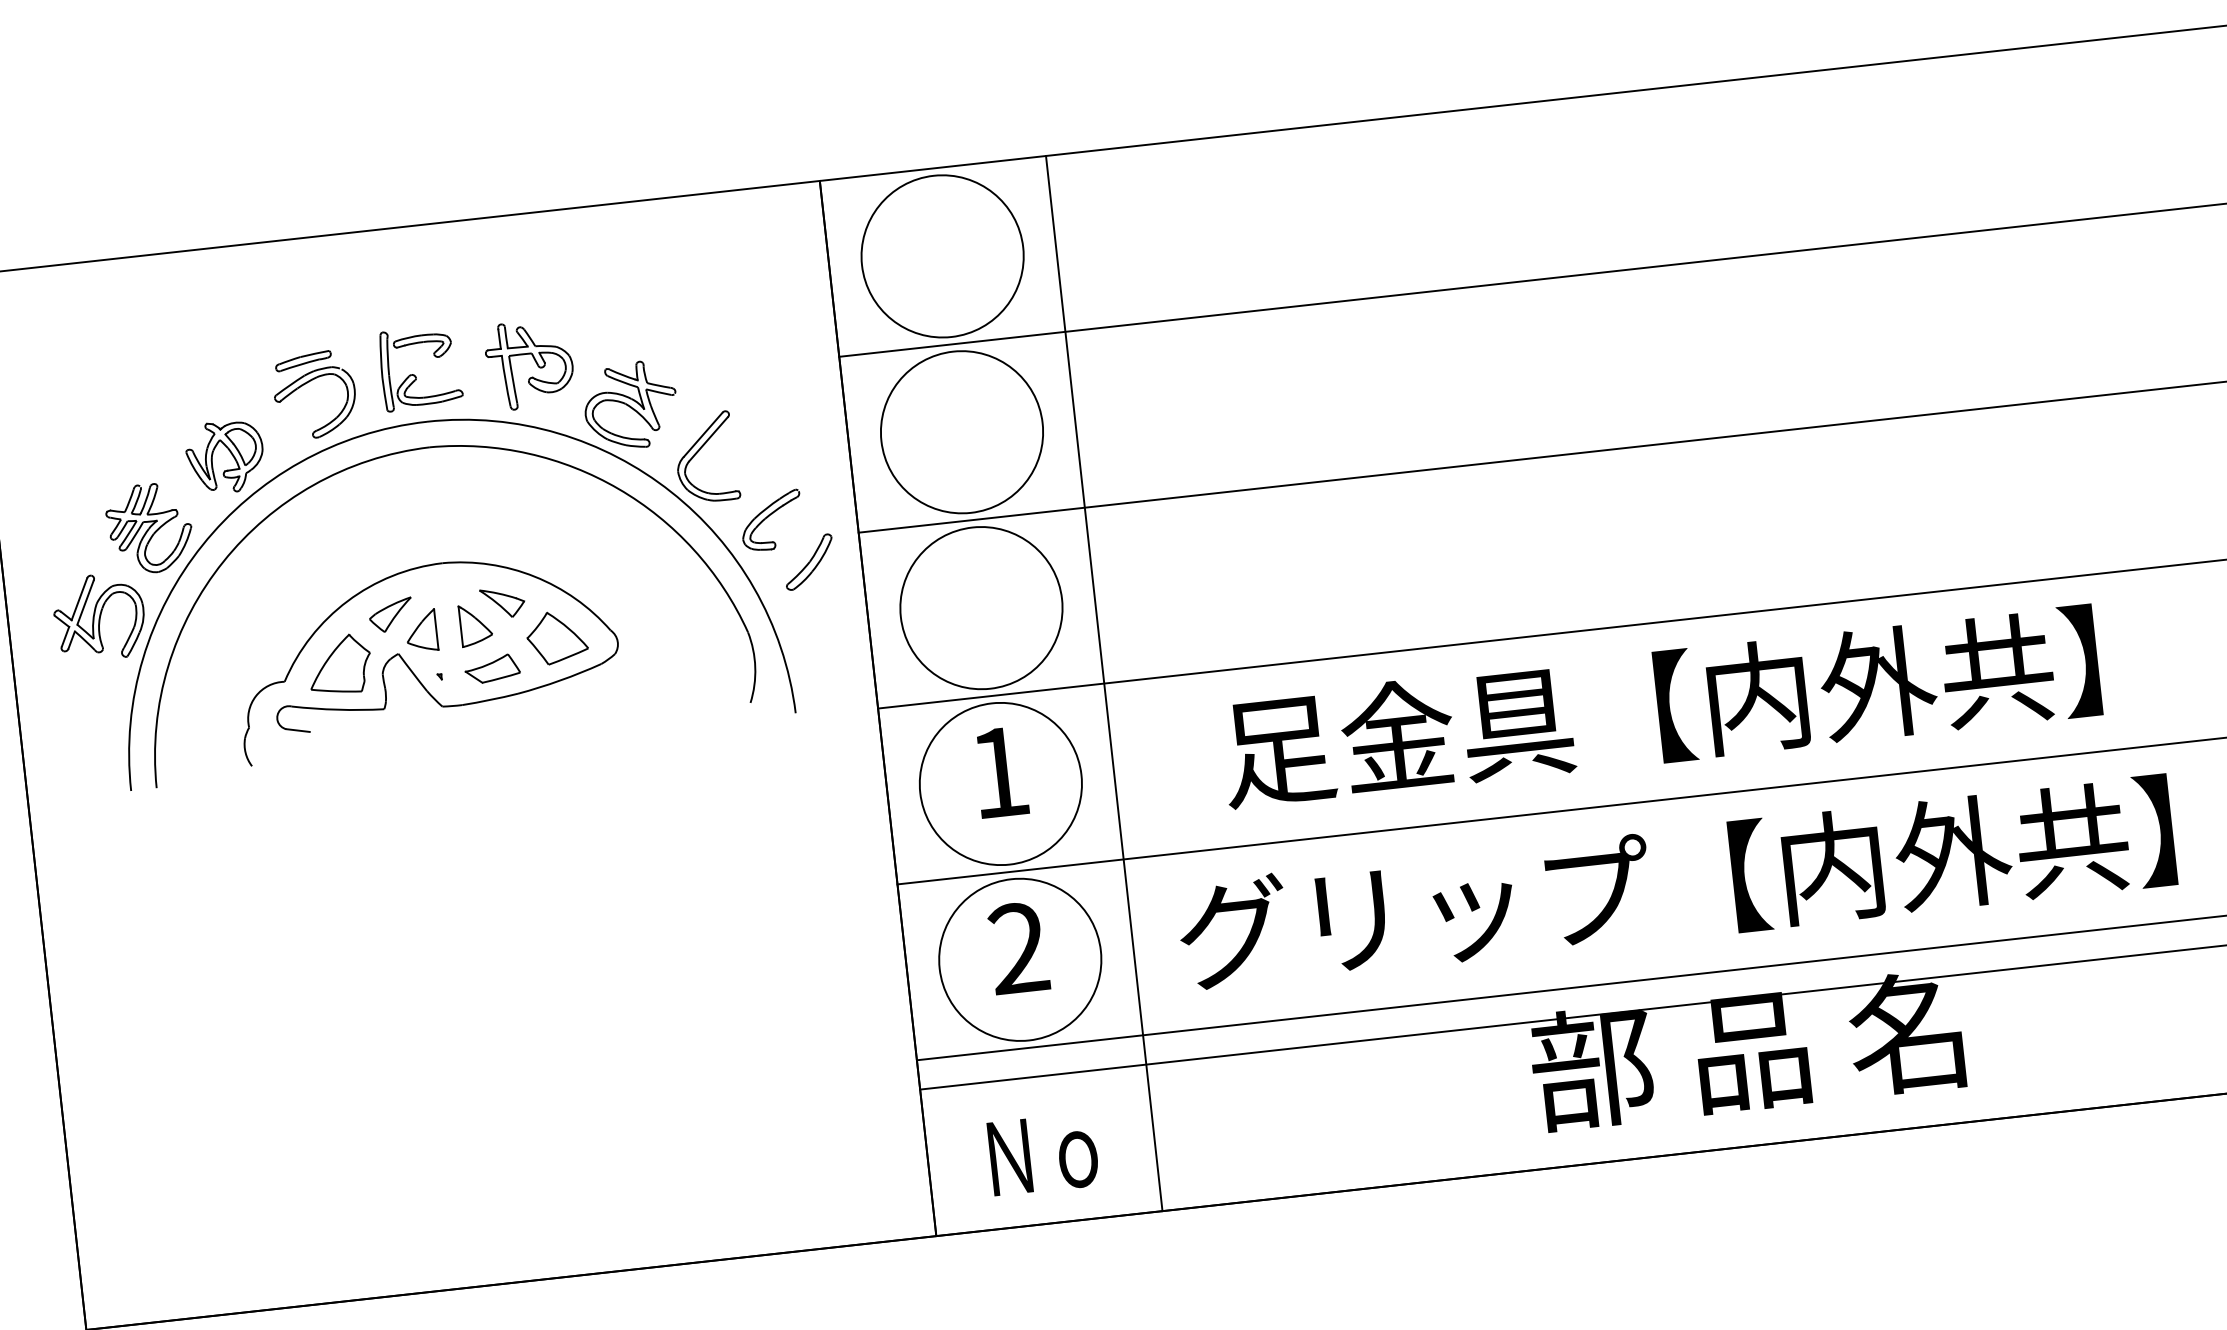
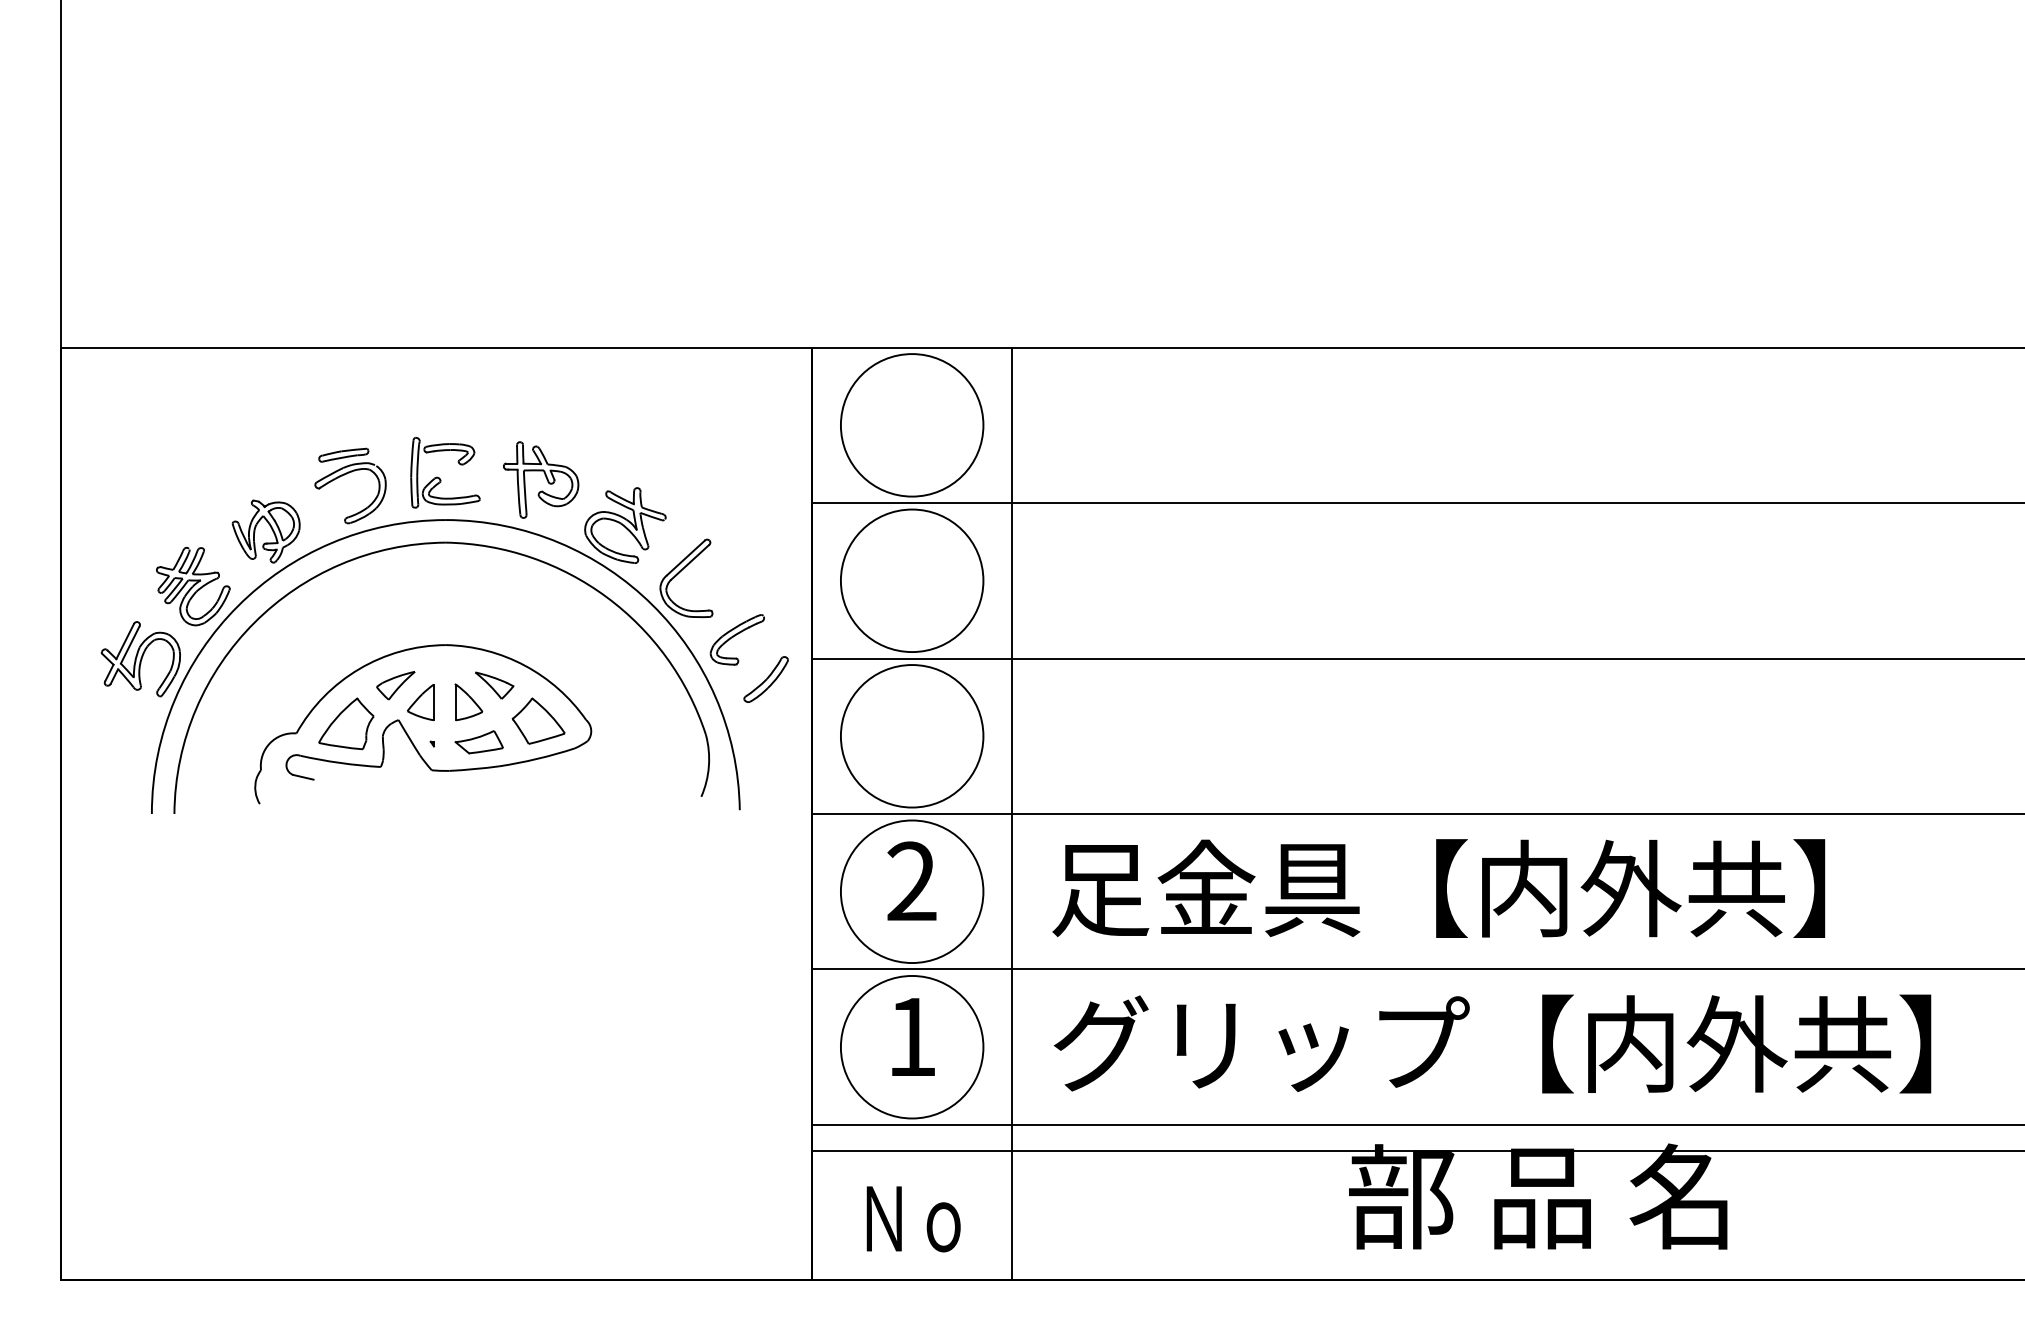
text: (1660, 707) -> (1438, 888), moved
text: (998, 771) -> (911, 880), 1 -> 2
text: (1018, 946) -> (911, 1035), 2 -> 1

